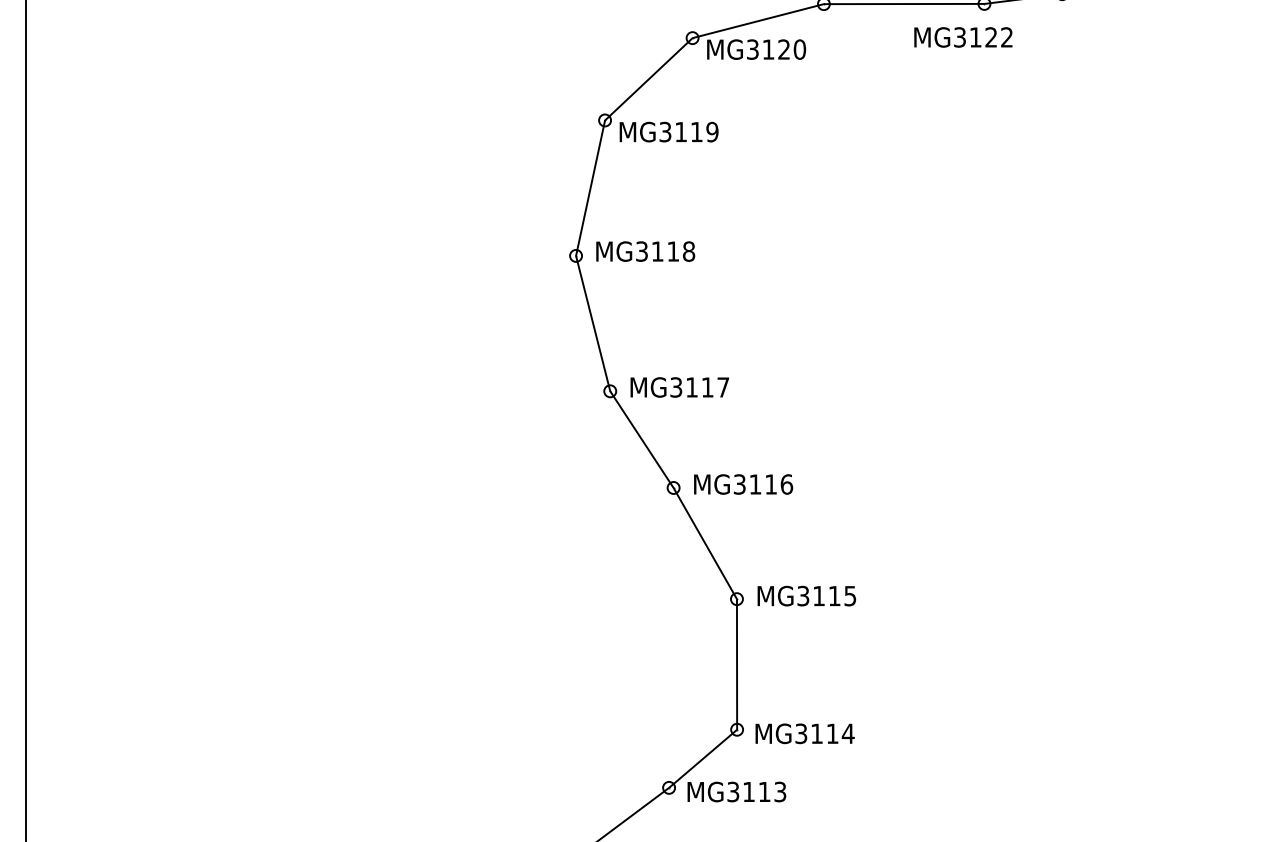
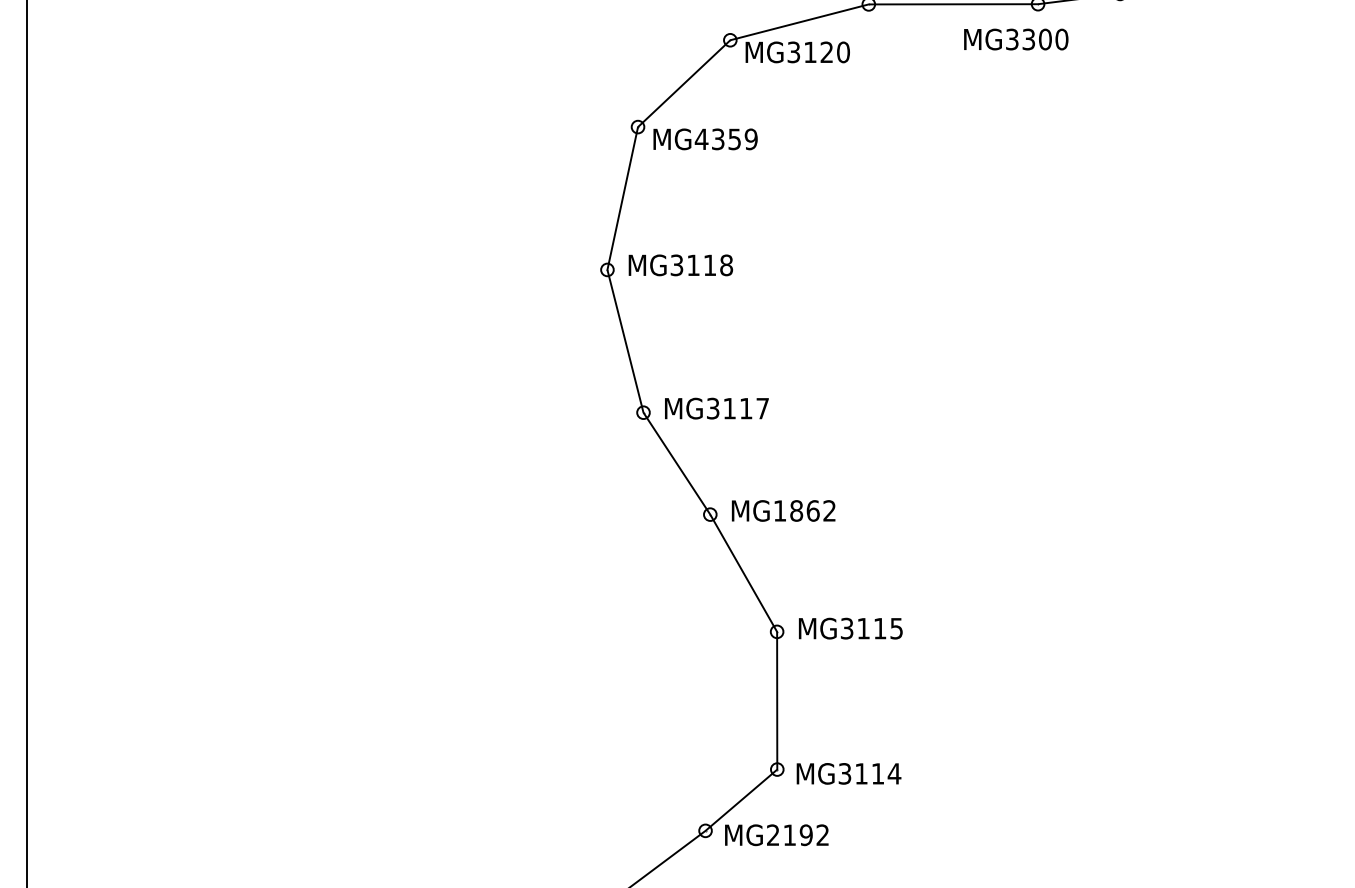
text: (991, 37) -> (1045, 39), MG3122 -> MG3300
text: (680, 131) -> (717, 138), MG3119 -> MG4359
text: (763, 484) -> (805, 510), MG3116 -> MG1862
text: (756, 791) -> (797, 834), MG3113 -> MG2192

